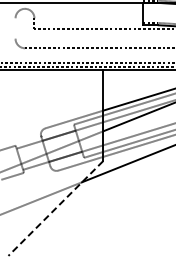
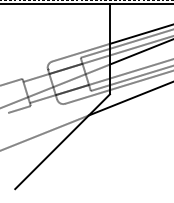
line: (55, 208) -> (62, 141), dashed -> solid

